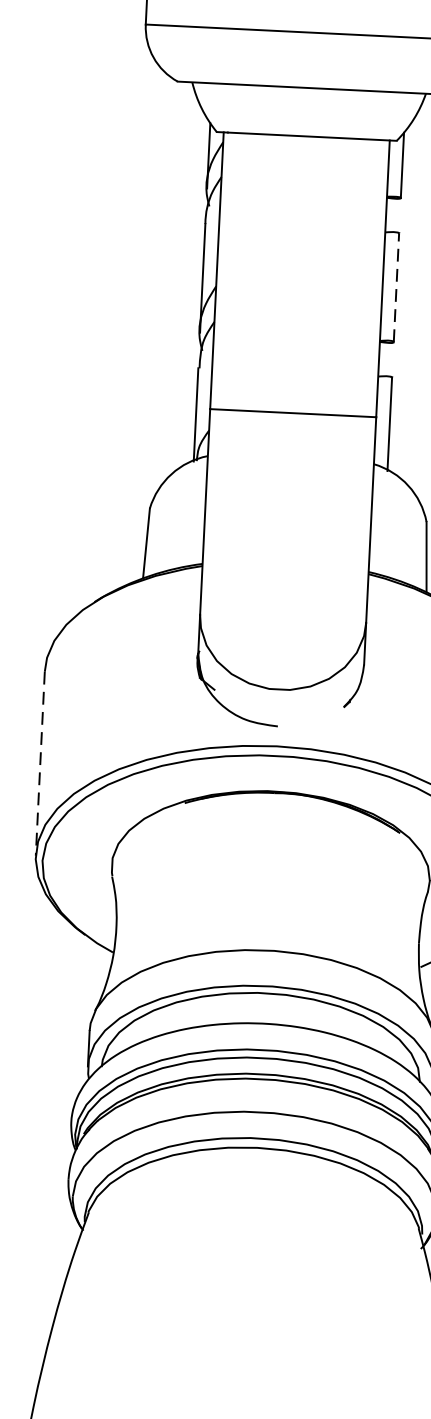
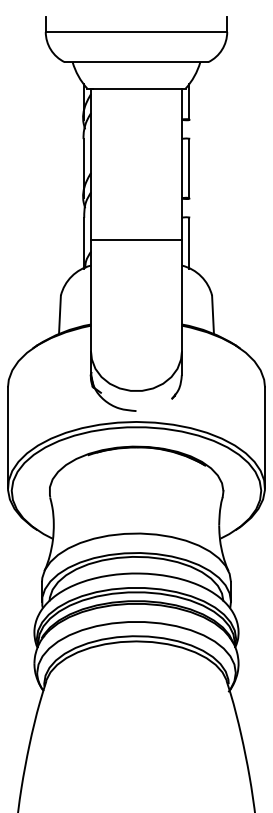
line: (396, 287) -> (189, 168), dashed -> solid
line: (39, 765) -> (7, 438), dashed -> solid

